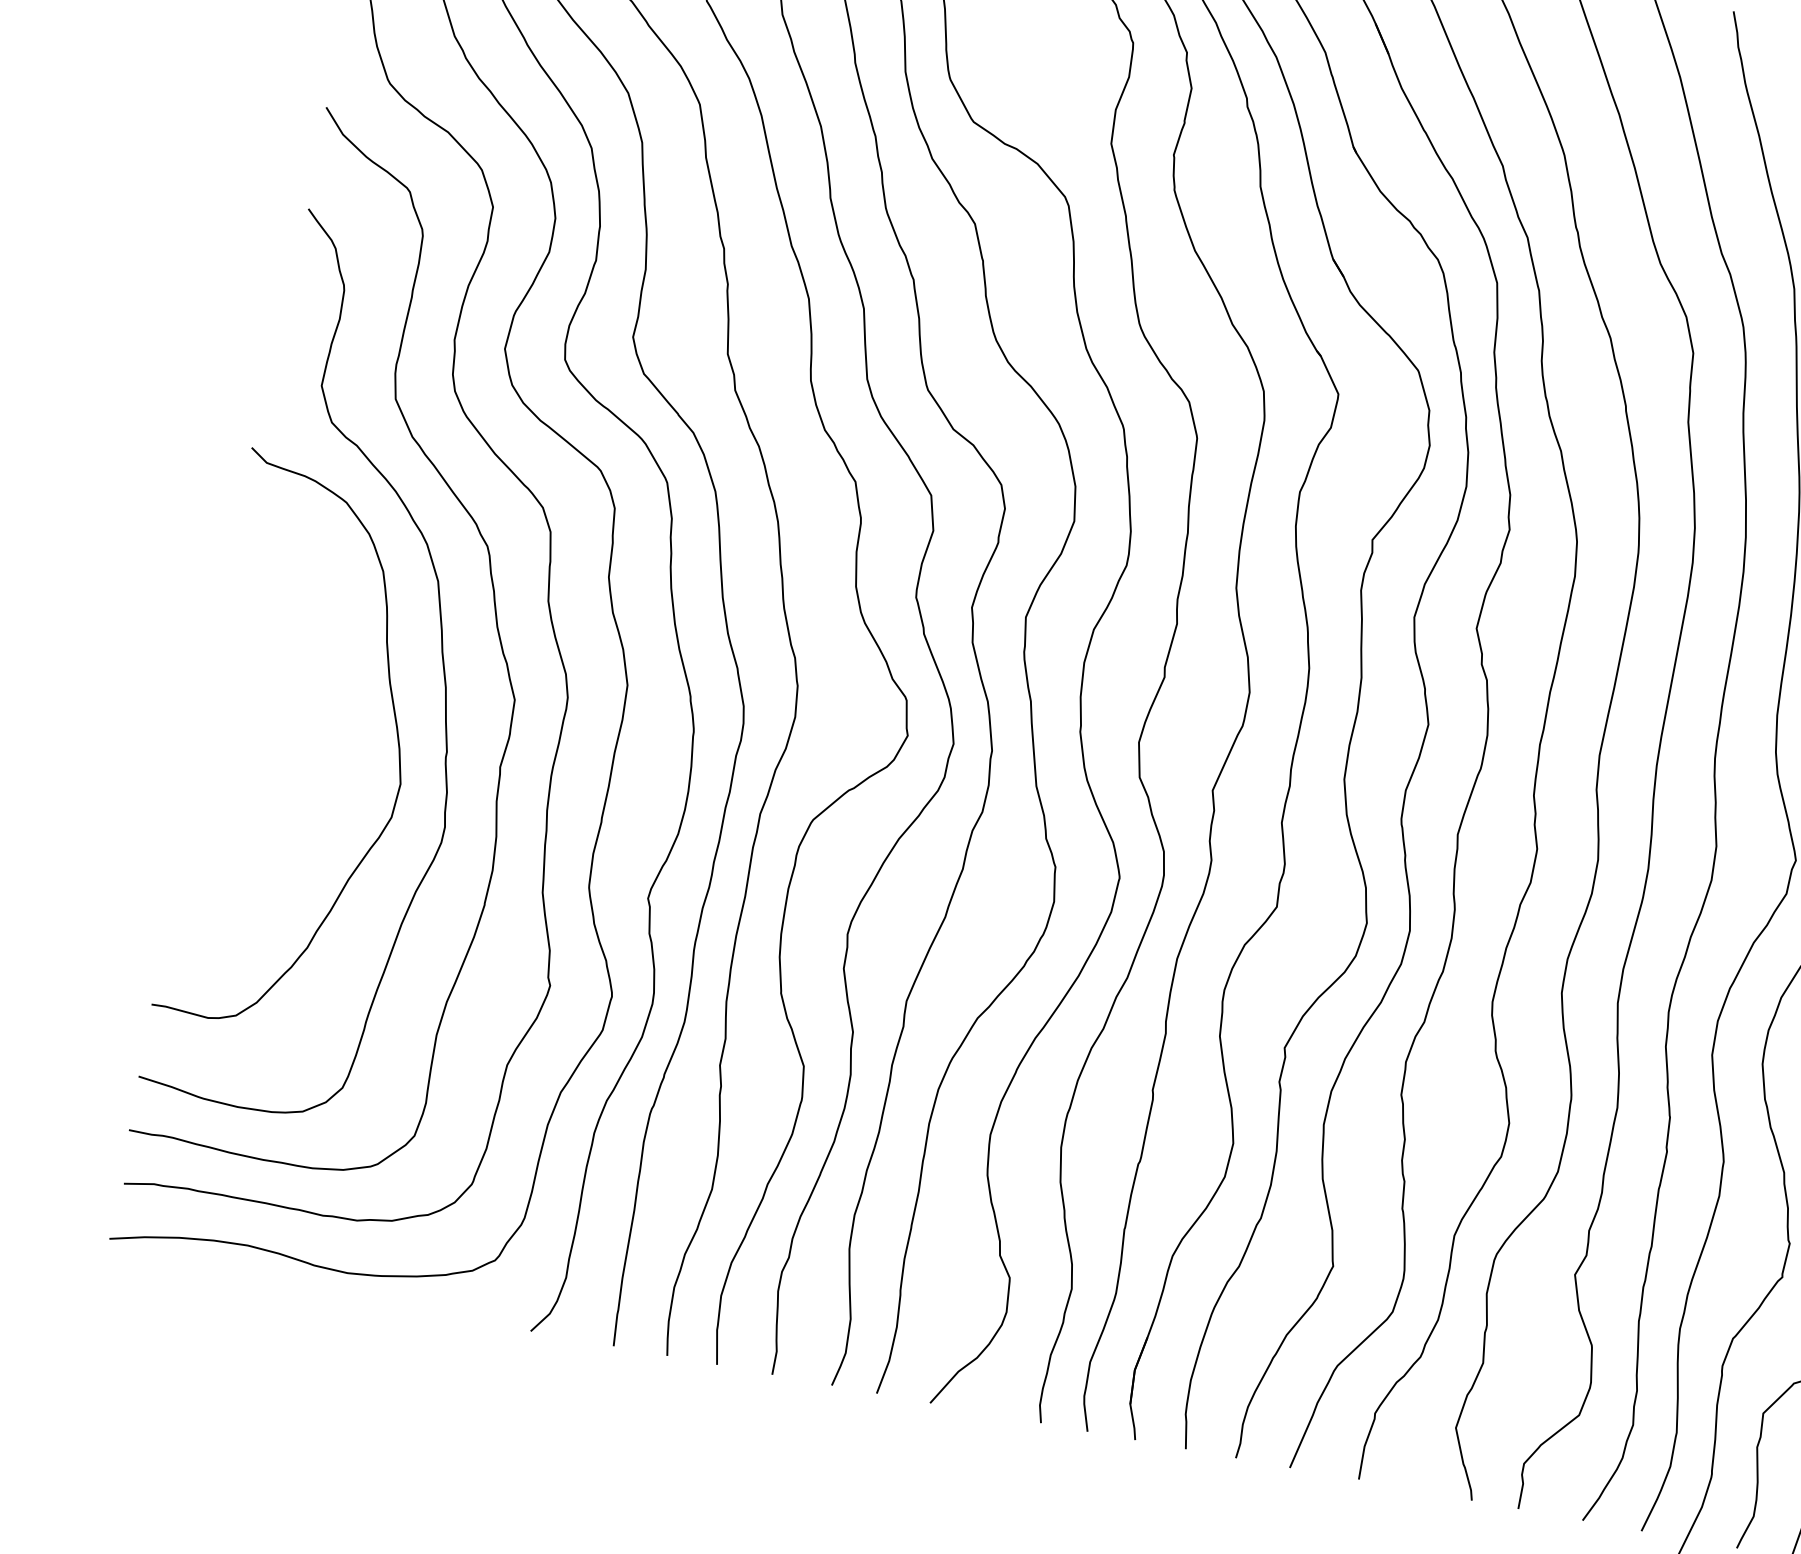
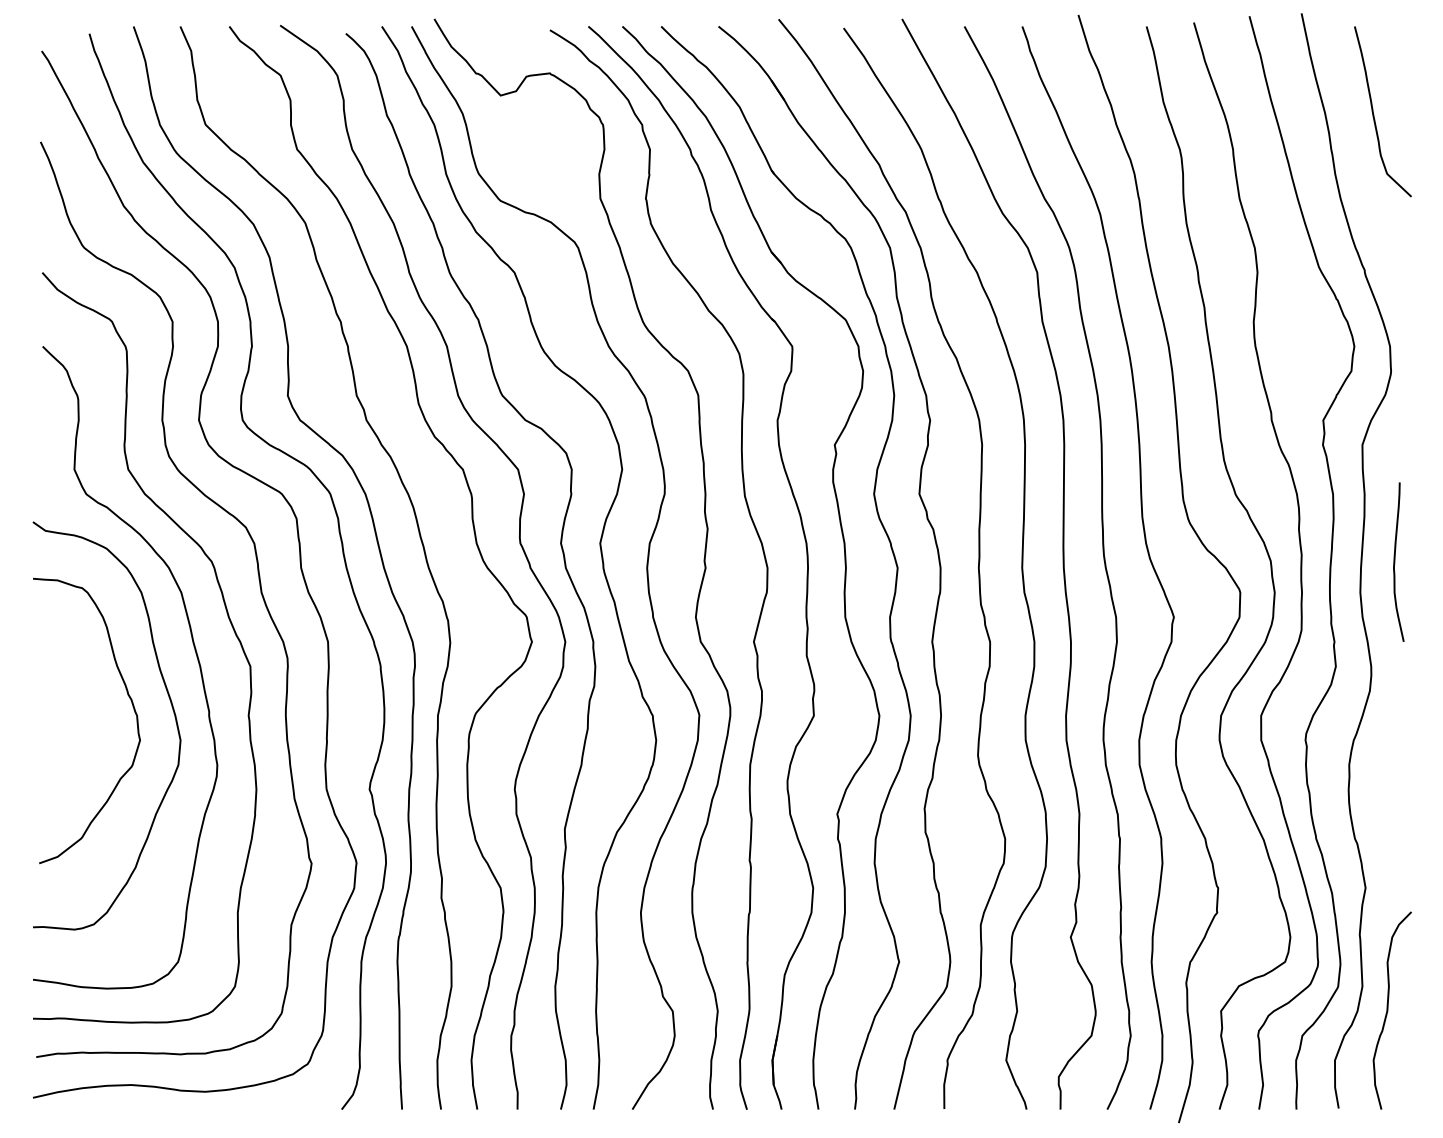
curve: (338, 709) -> (127, 695), added

